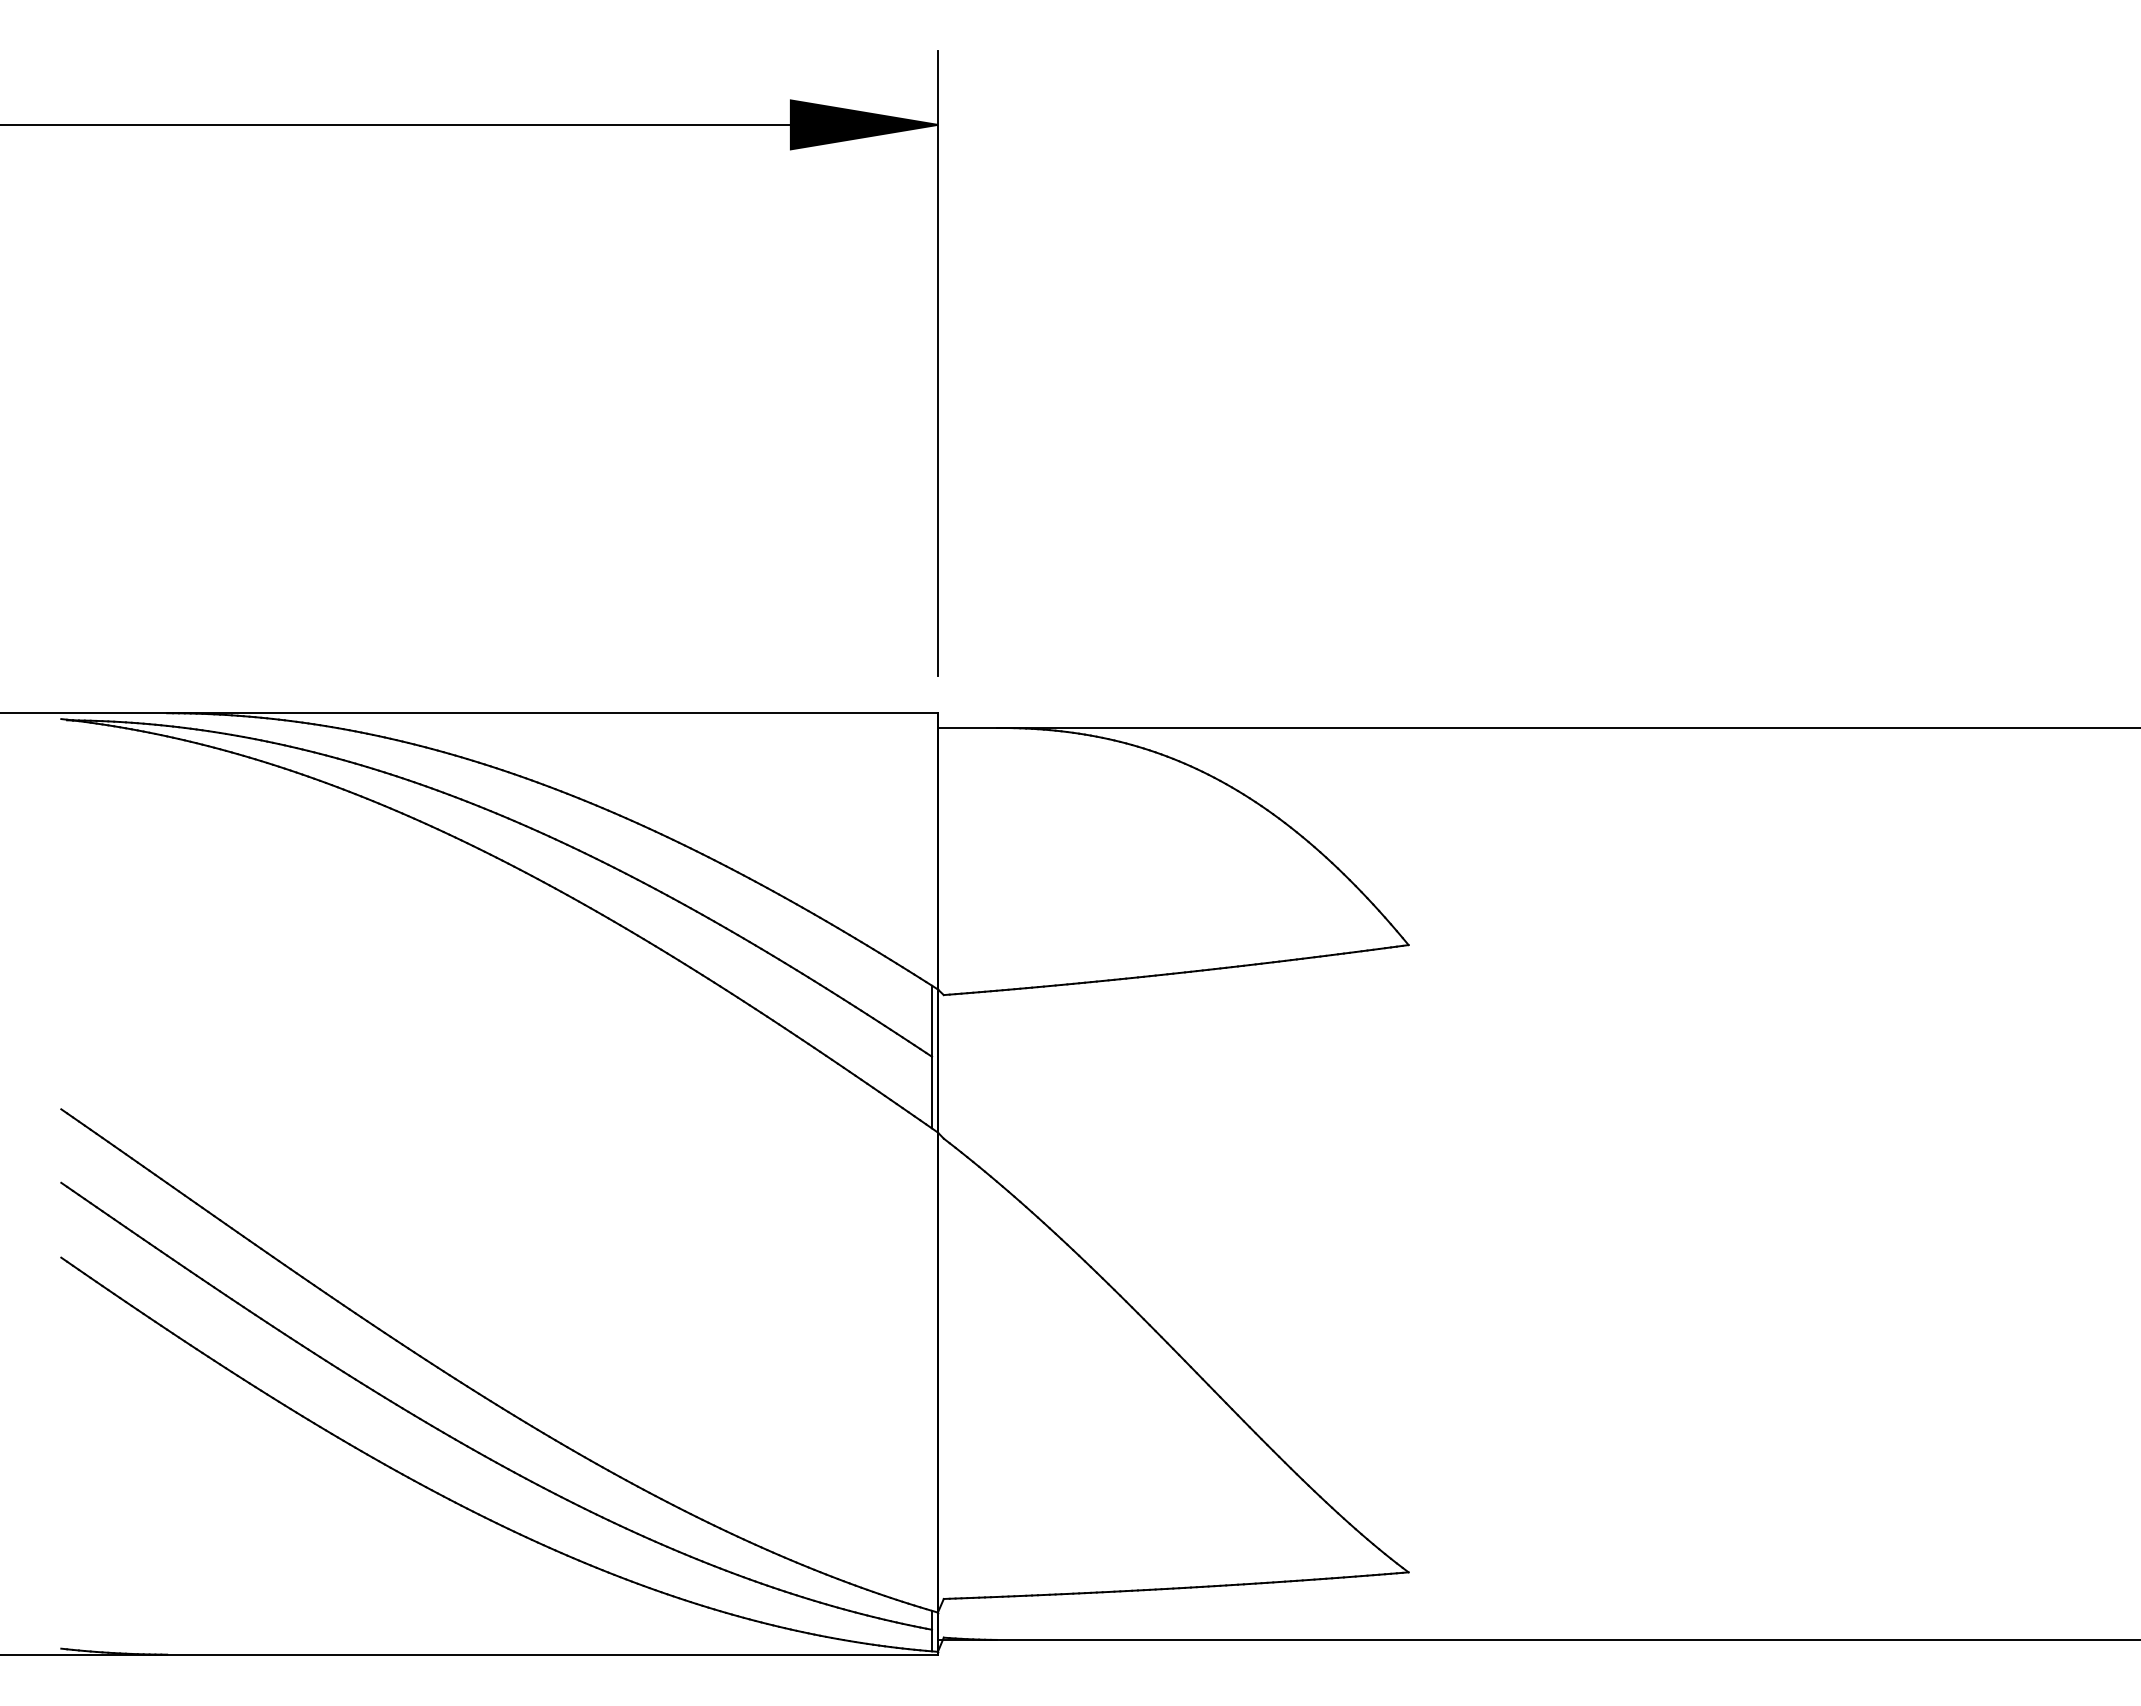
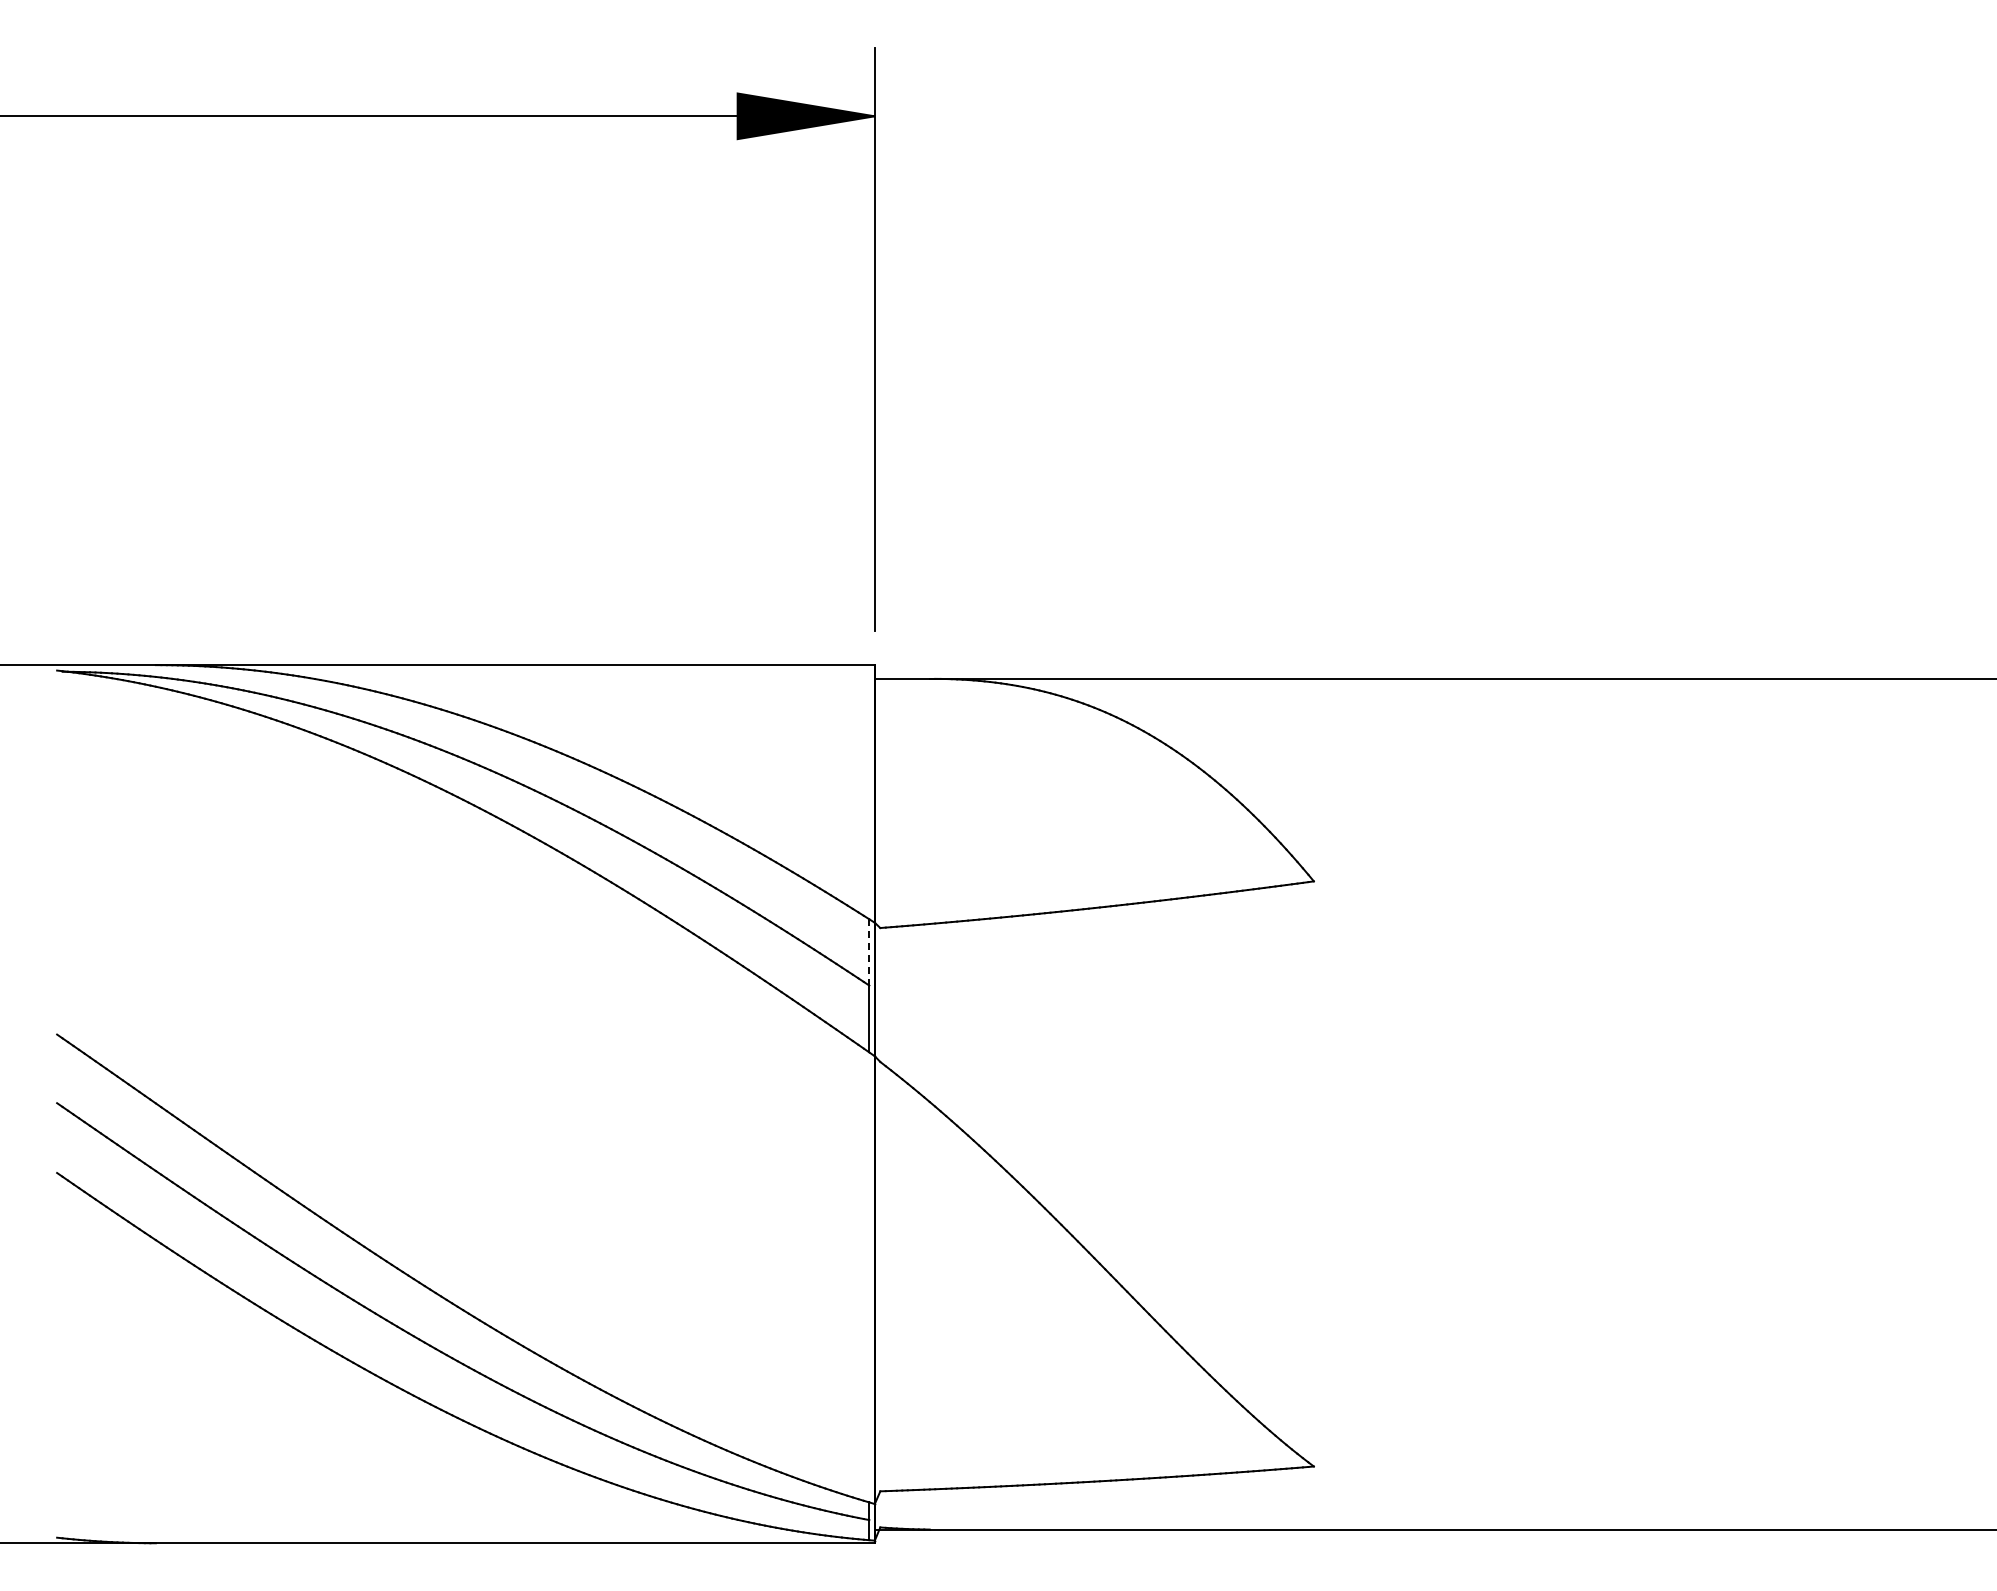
line: (932, 1021) -> (869, 952), solid -> dashed

